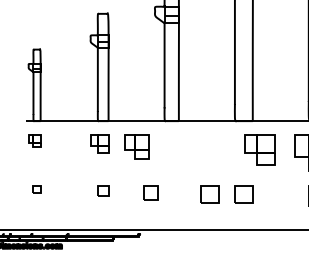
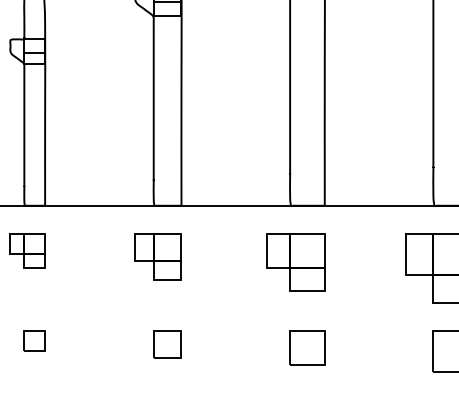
part: (136, 146) -> (157, 254), moved
part: (259, 149) -> (295, 260), moved
part: (150, 192) -> (167, 344), moved
part: (209, 194) -> (240, 348), removed

